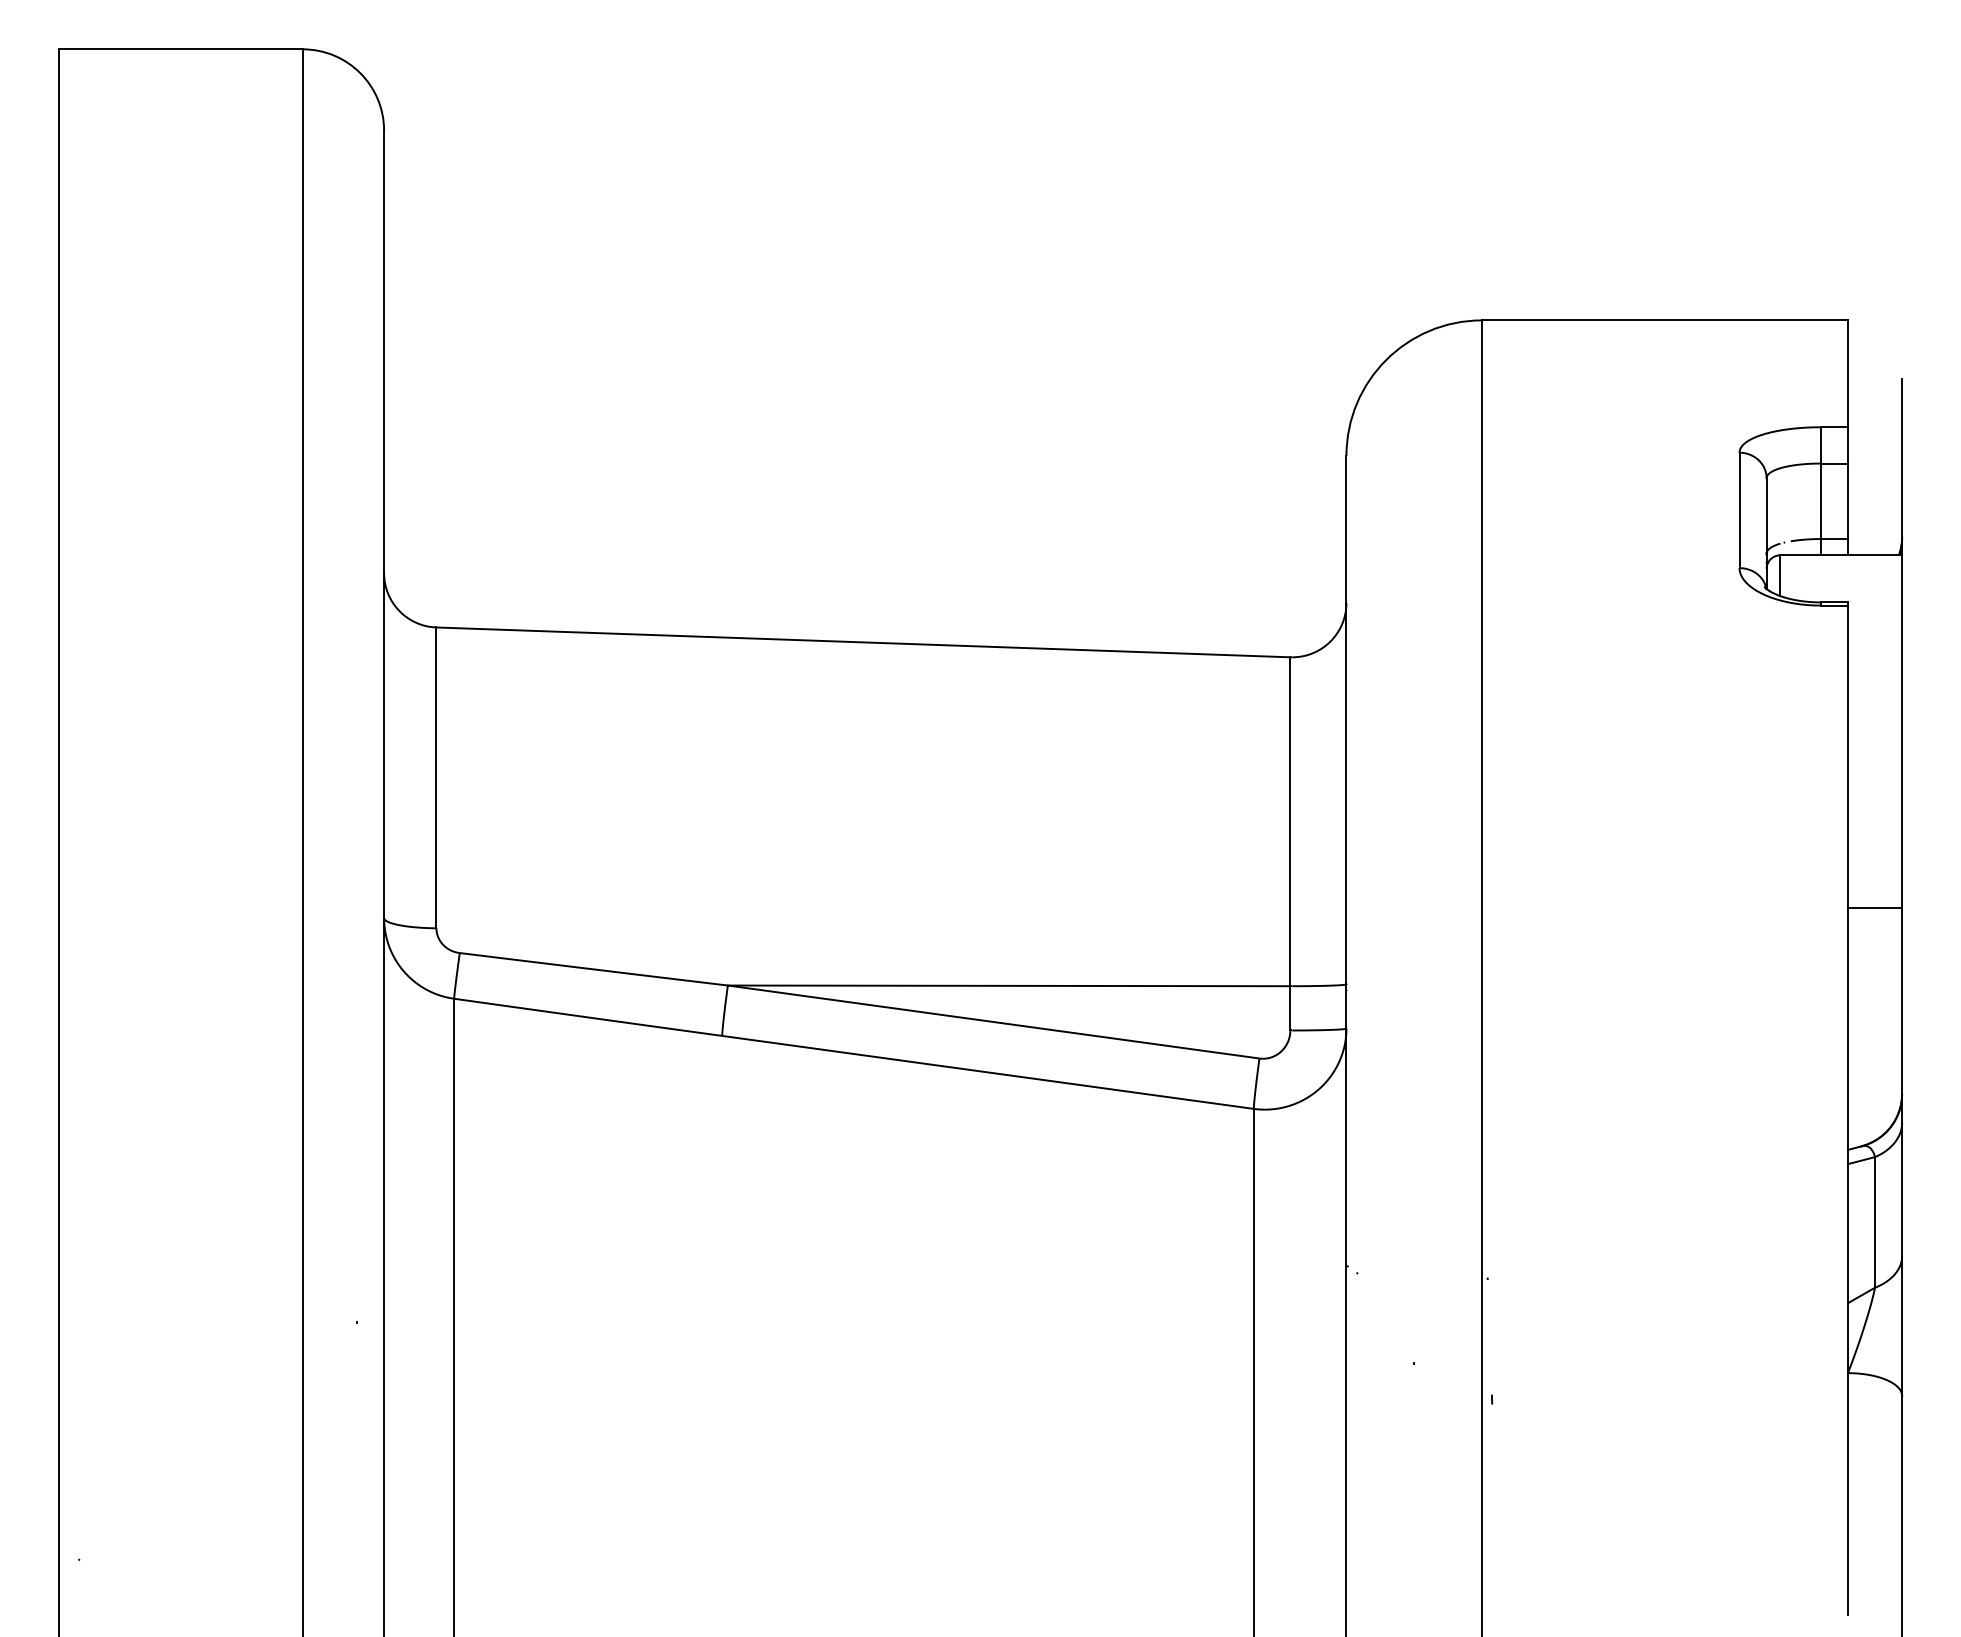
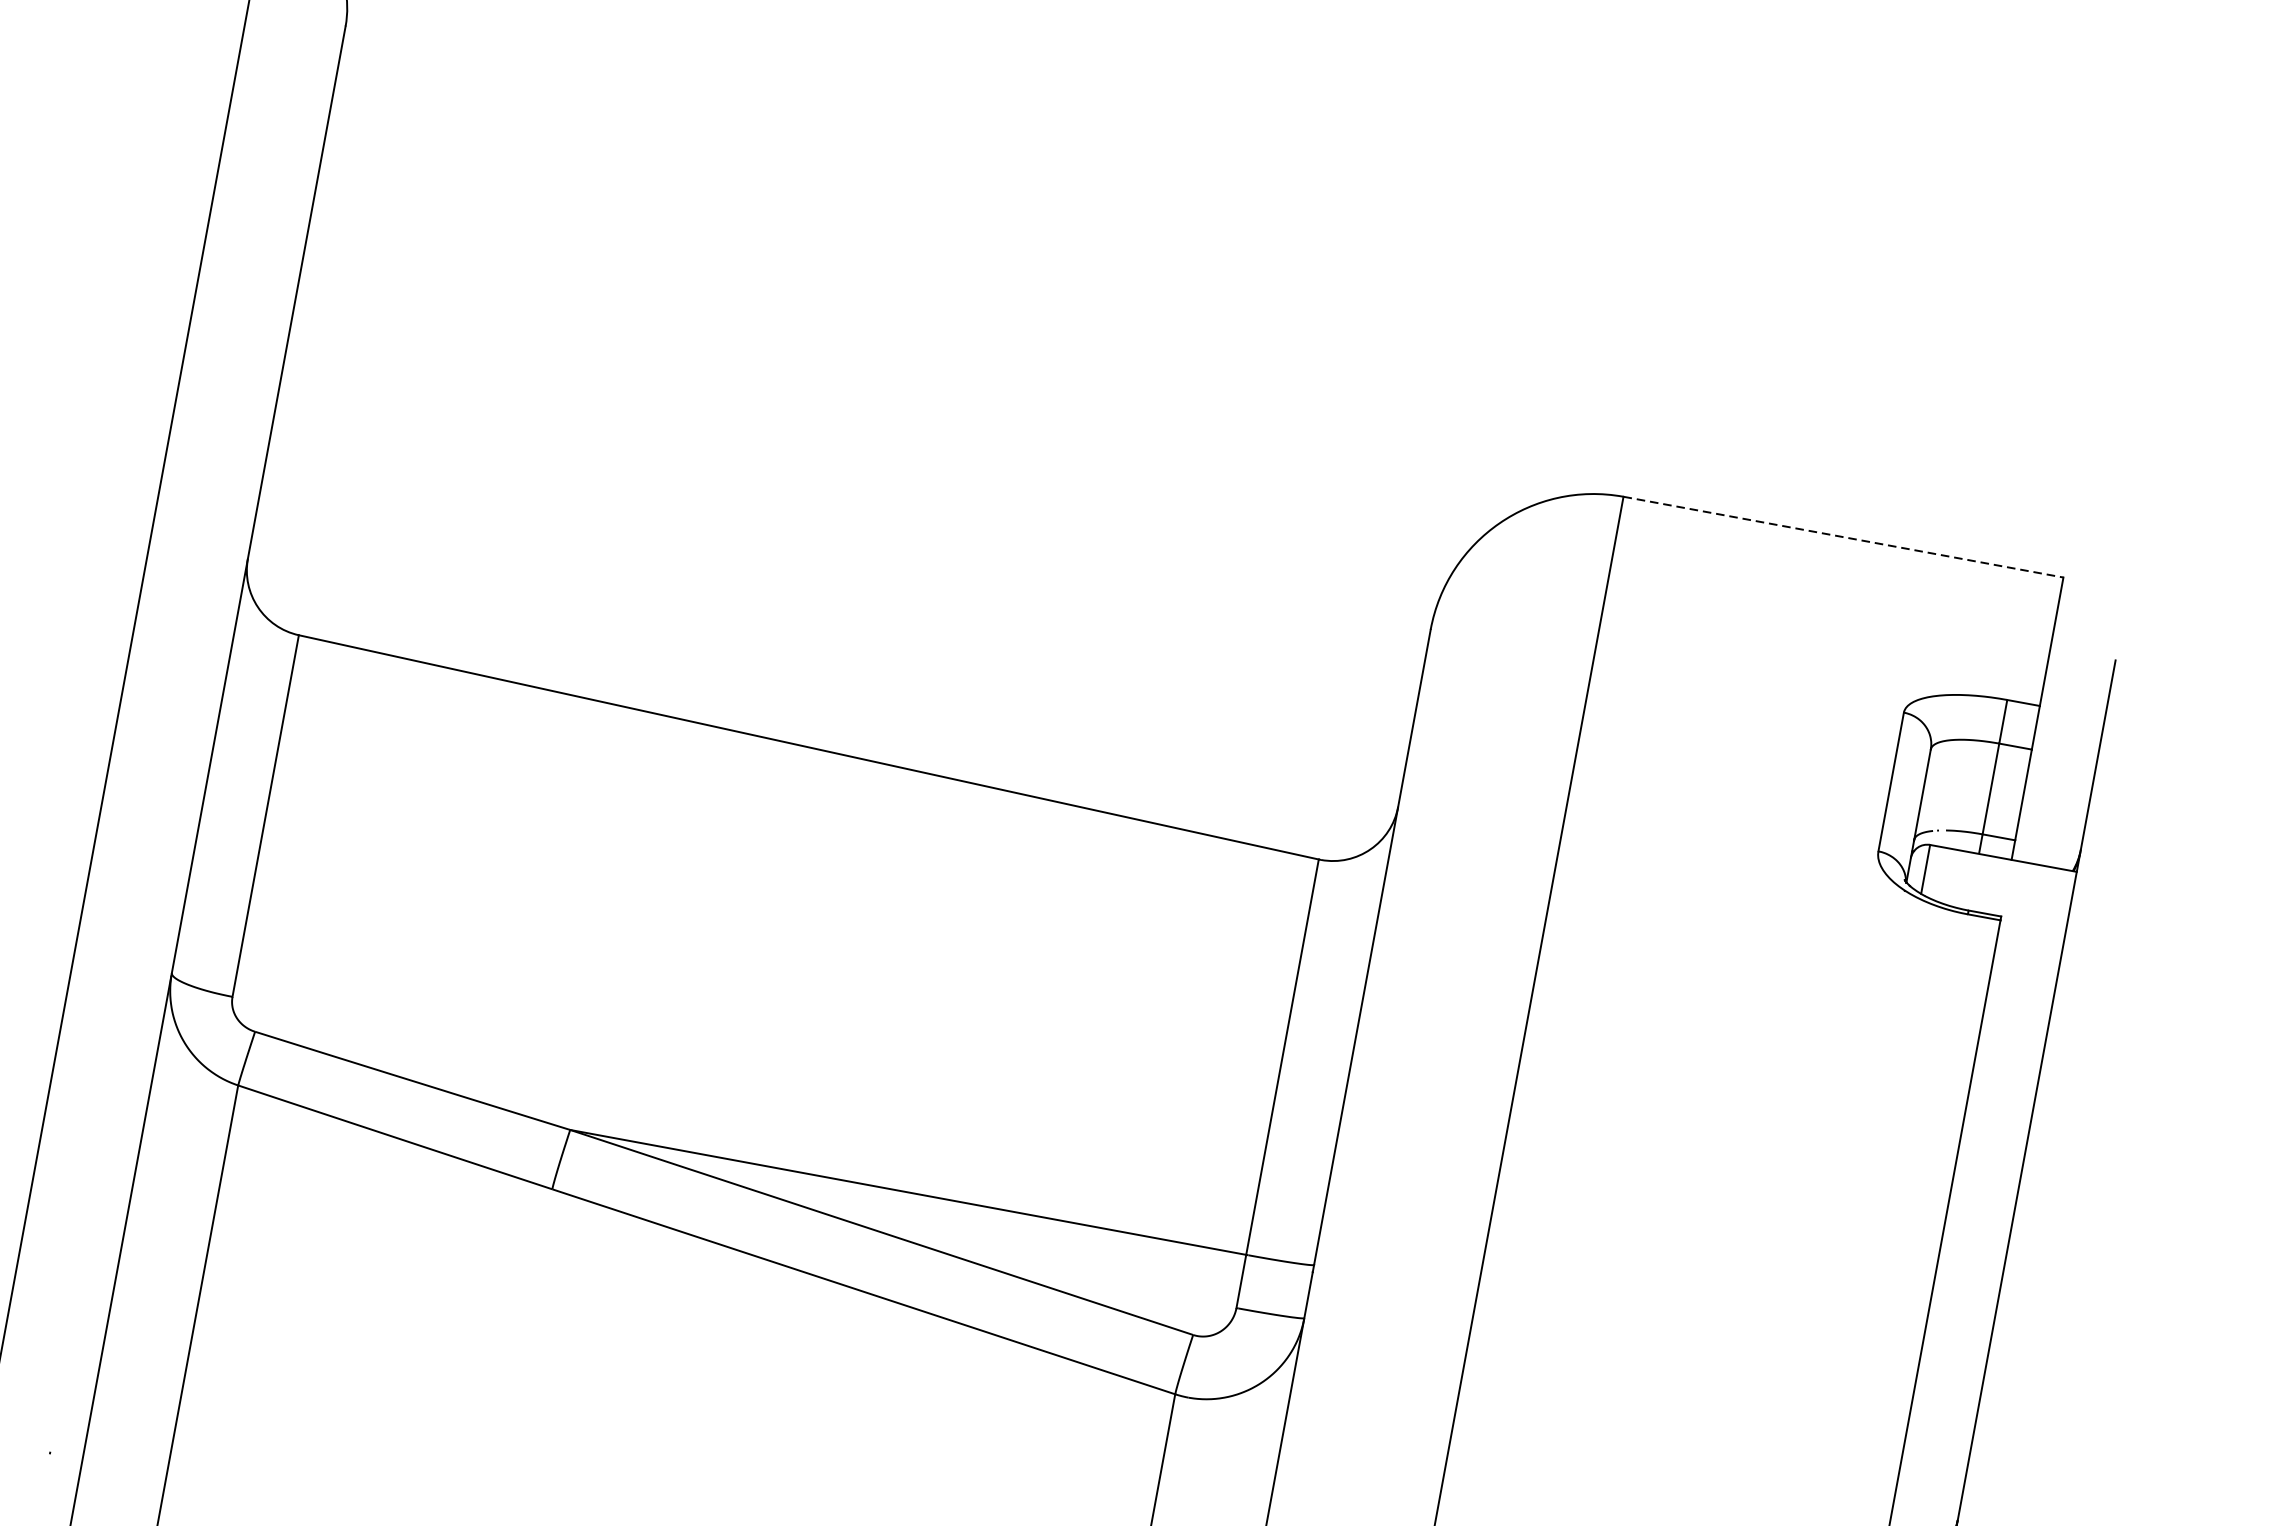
line: (1664, 320) -> (1842, 537), solid -> dashed
line: (1874, 907) -> (1965, 1289), removed

